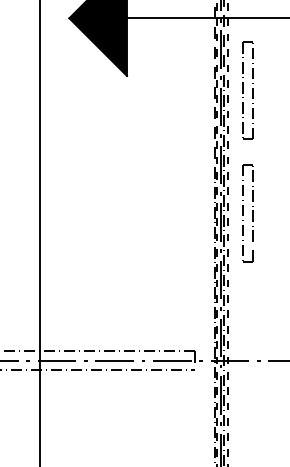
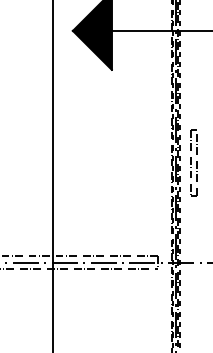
part: (247, 90) -> (193, 79), removed

